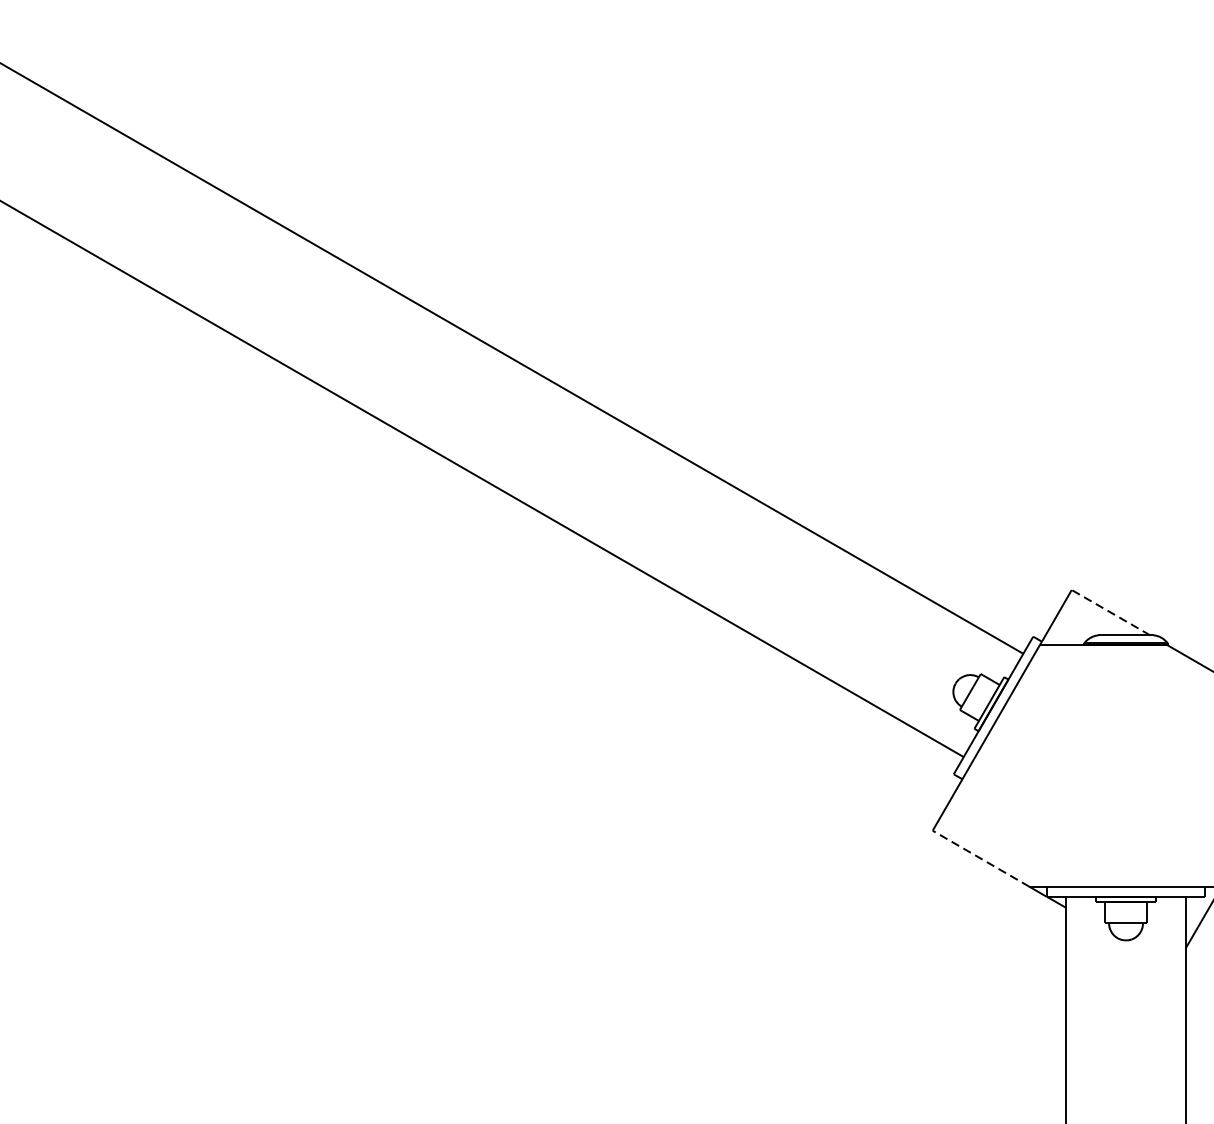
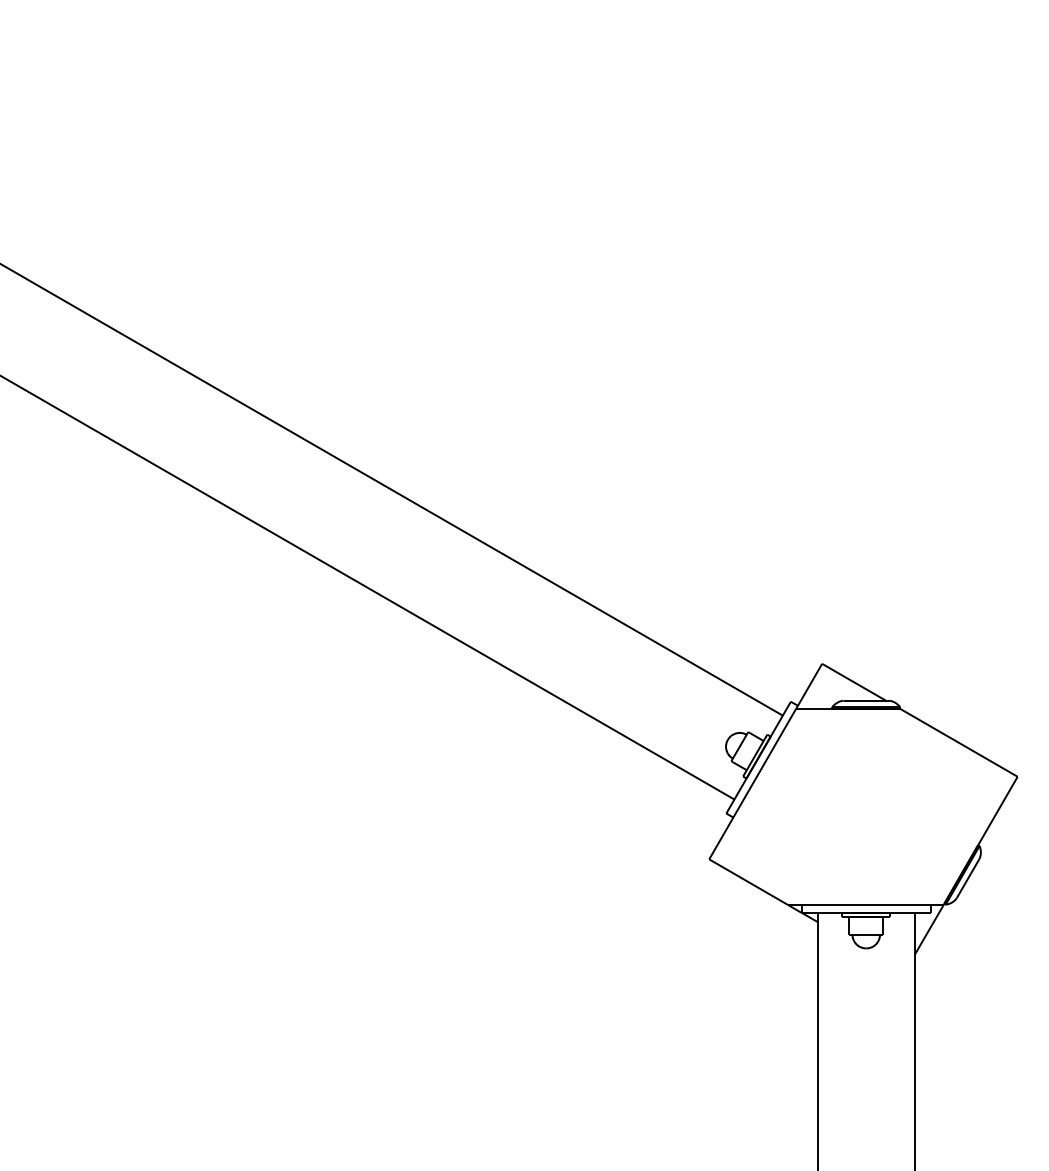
line: (1111, 612) -> (854, 682), dashed -> solid
line: (981, 858) -> (748, 881), dashed -> solid

